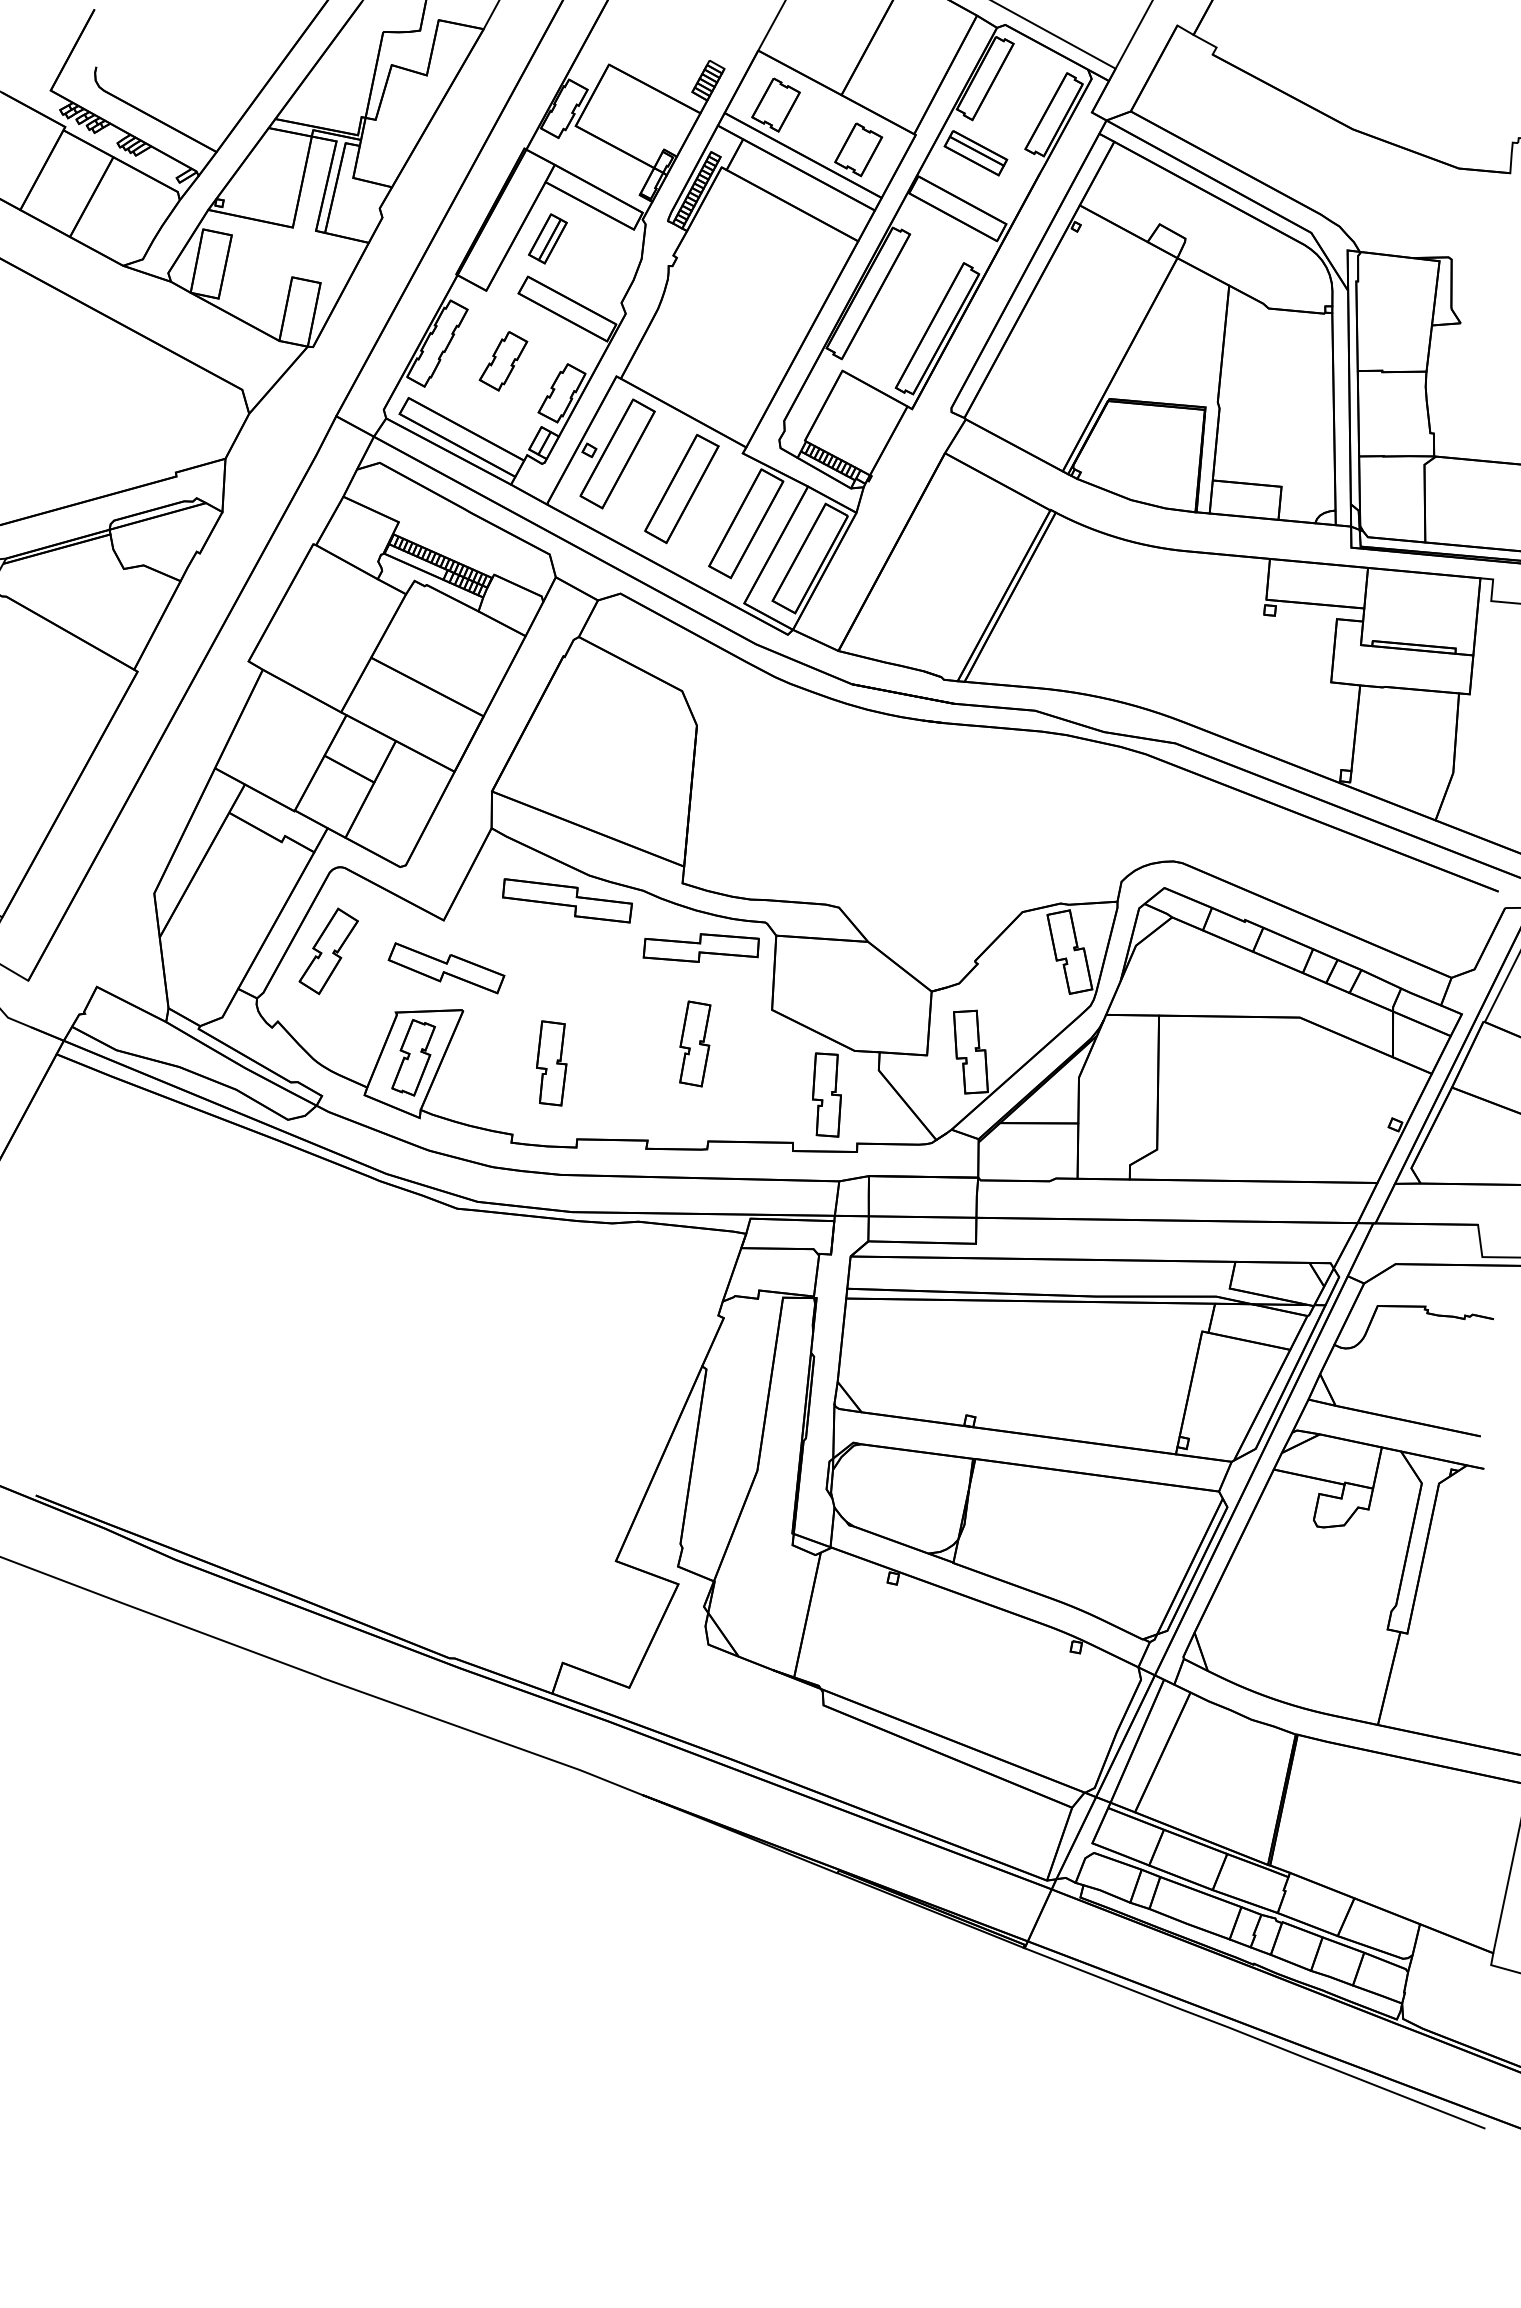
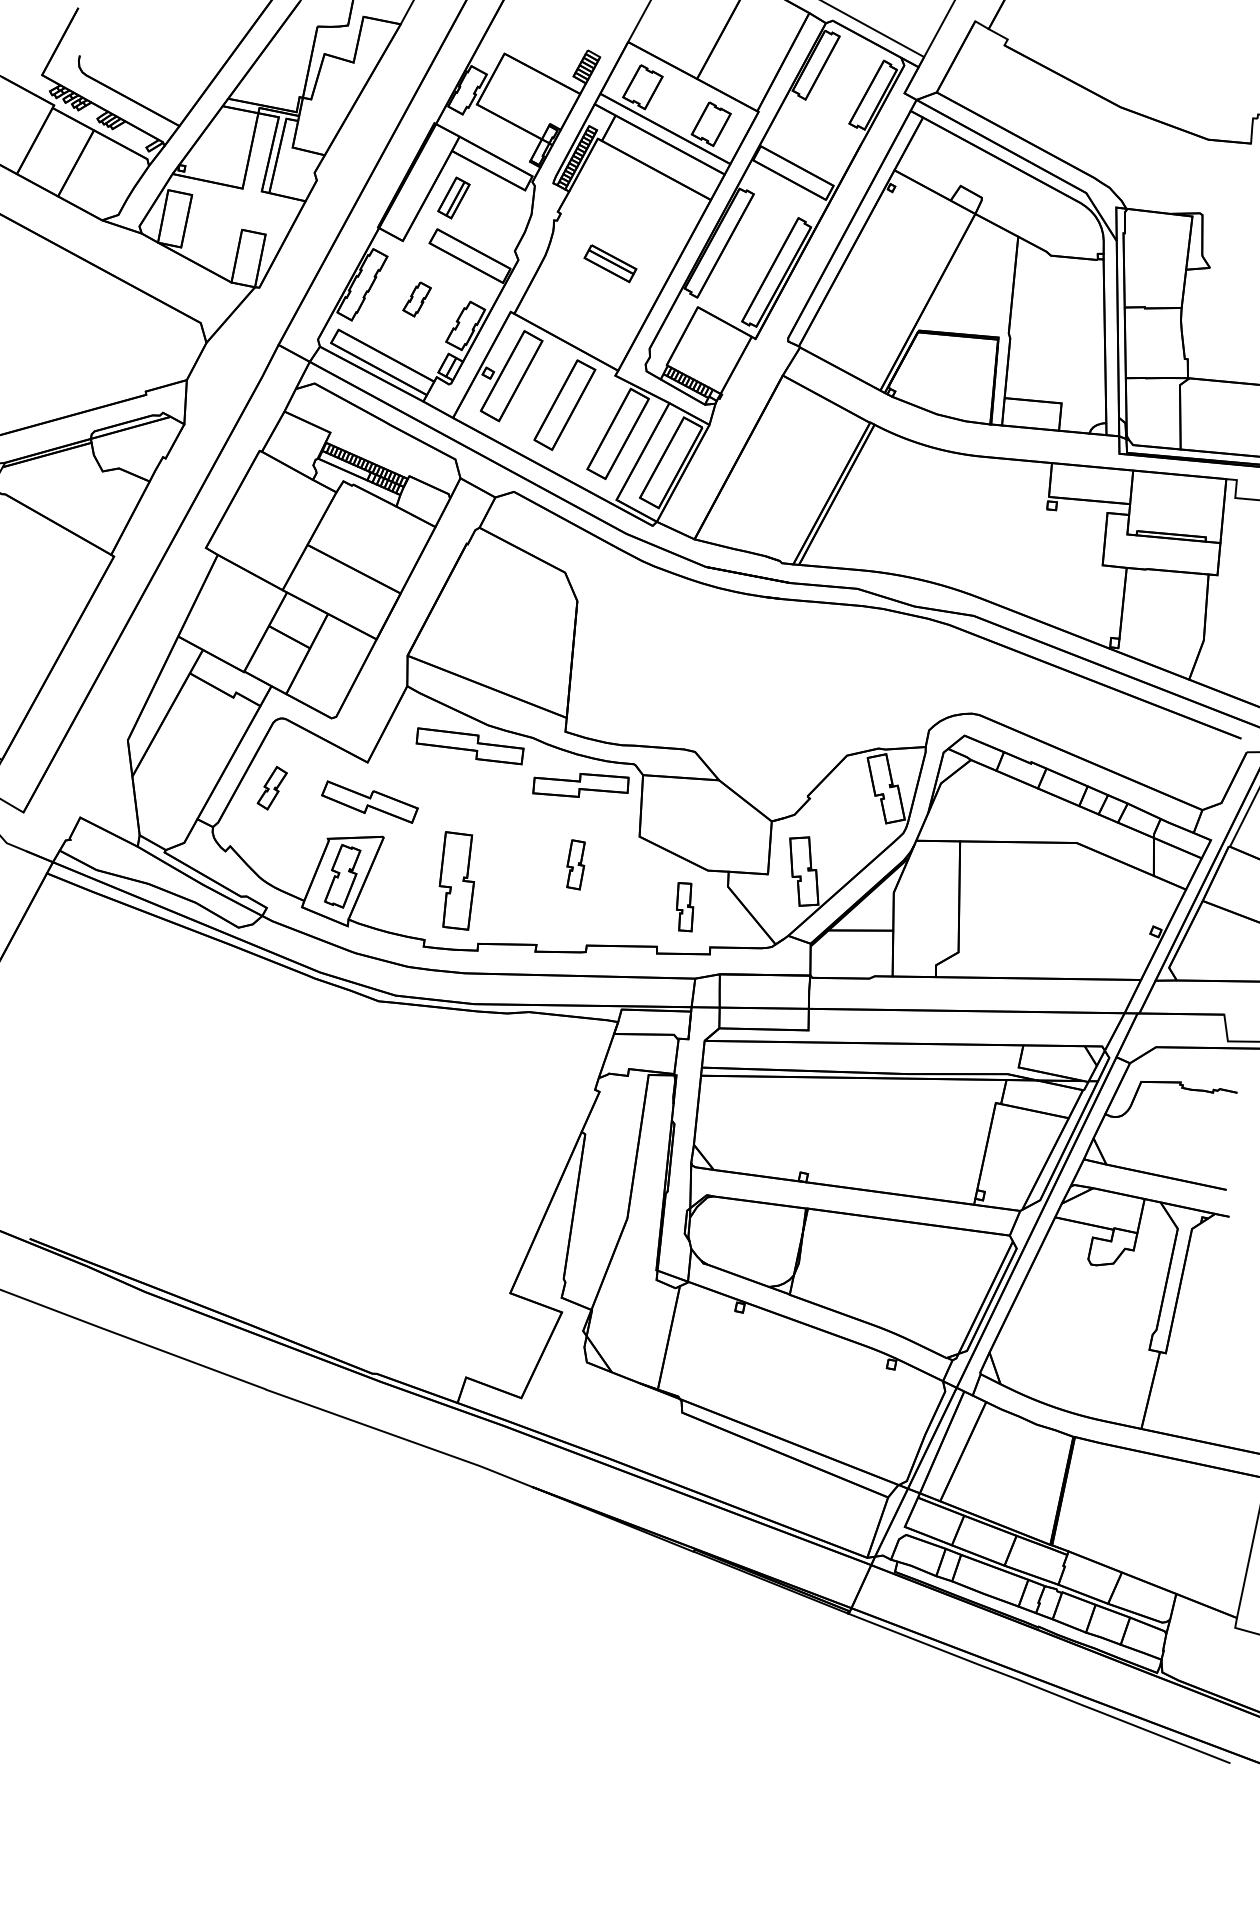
part: (975, 153) -> (610, 263), moved
part: (503, 361) -> (417, 299), size x0.7
part: (328, 951) -> (272, 788), size x0.6
part: (695, 1043) -> (576, 864), size x0.7
part: (551, 1063) -> (456, 881), size x1.4
part: (826, 1094) -> (684, 906), size x0.7

